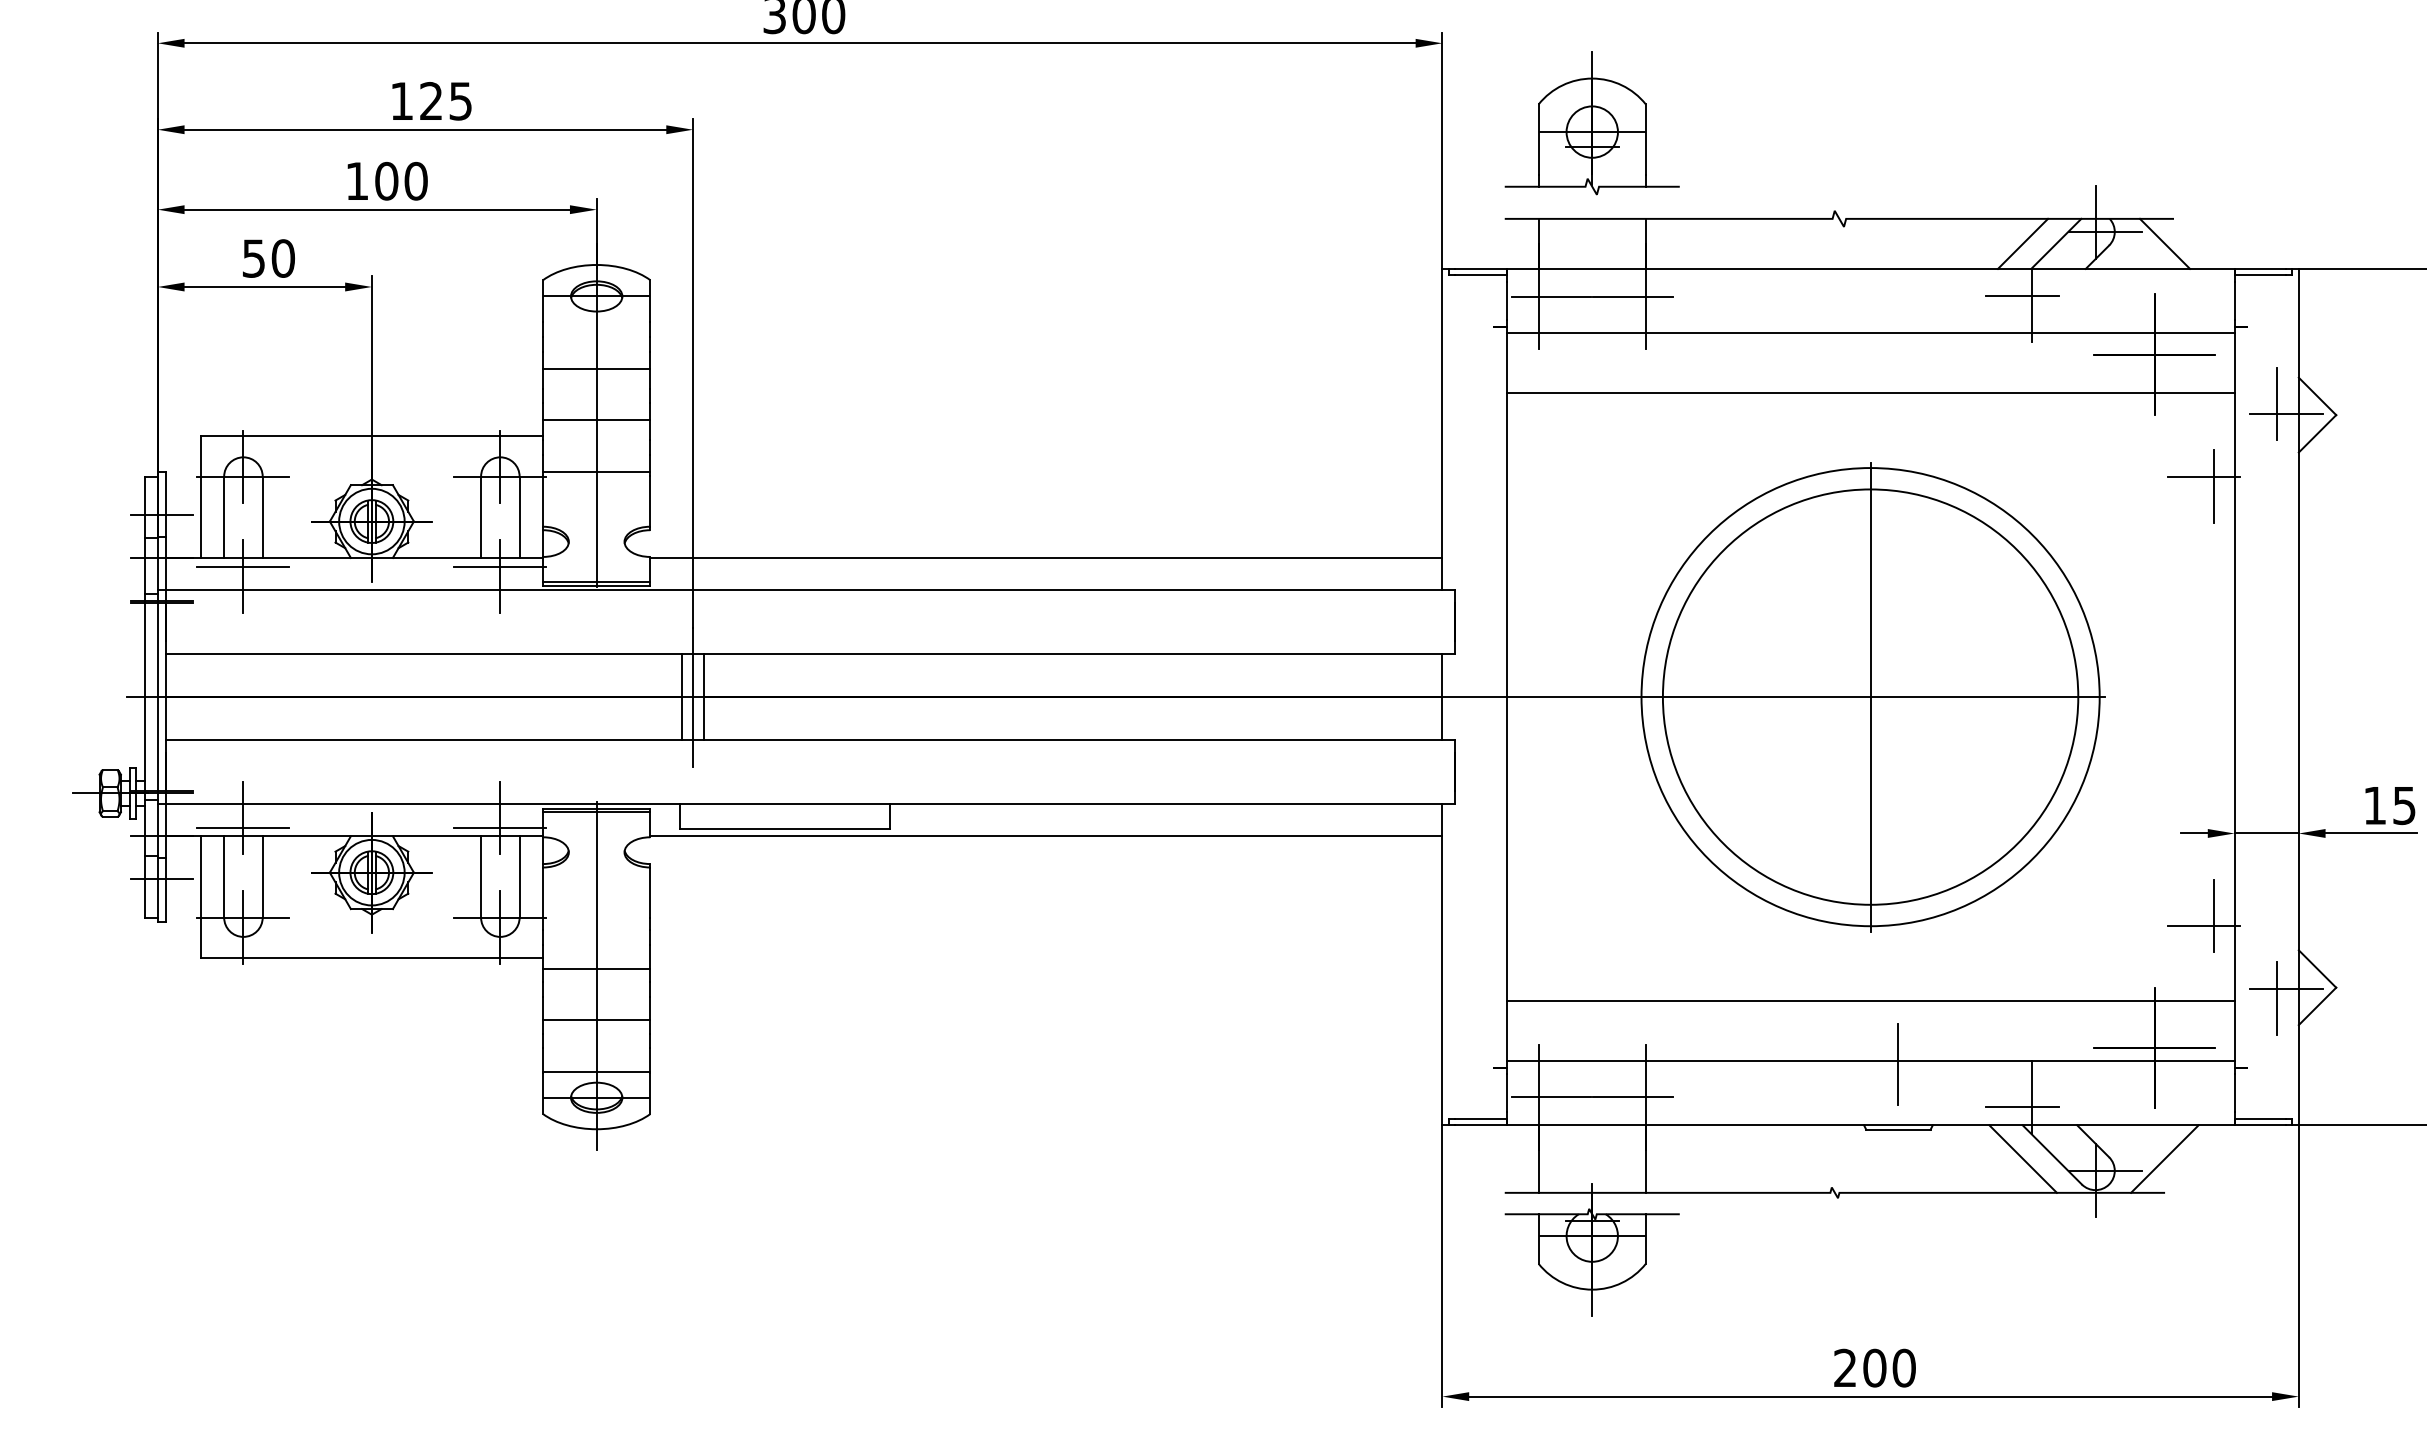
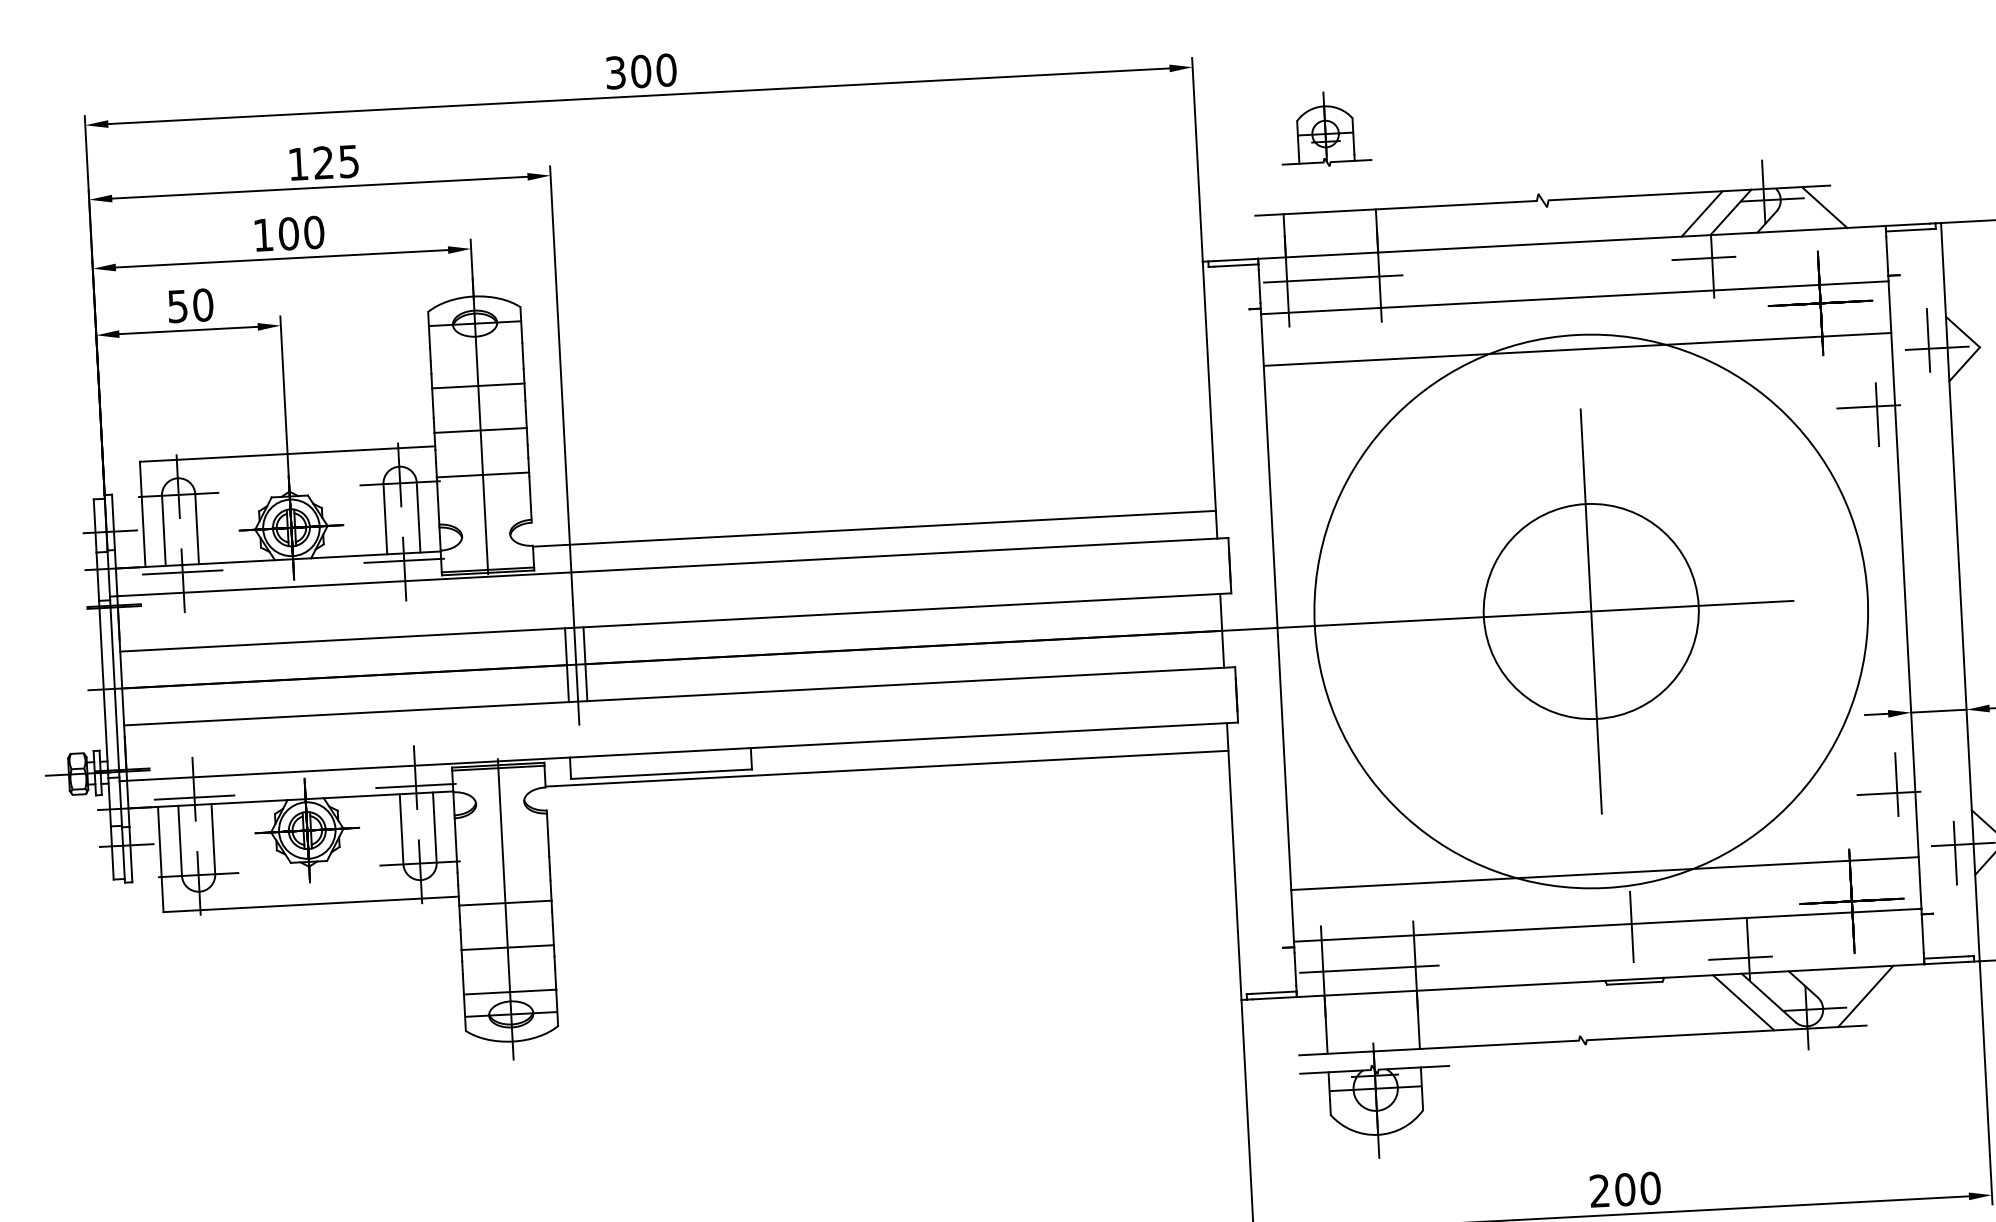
part: (1591, 123) -> (1324, 129), size x0.6
circle: (1870, 696) -> (1591, 610), size x0.6
circle: (1870, 697) -> (1591, 611), size x1.4

